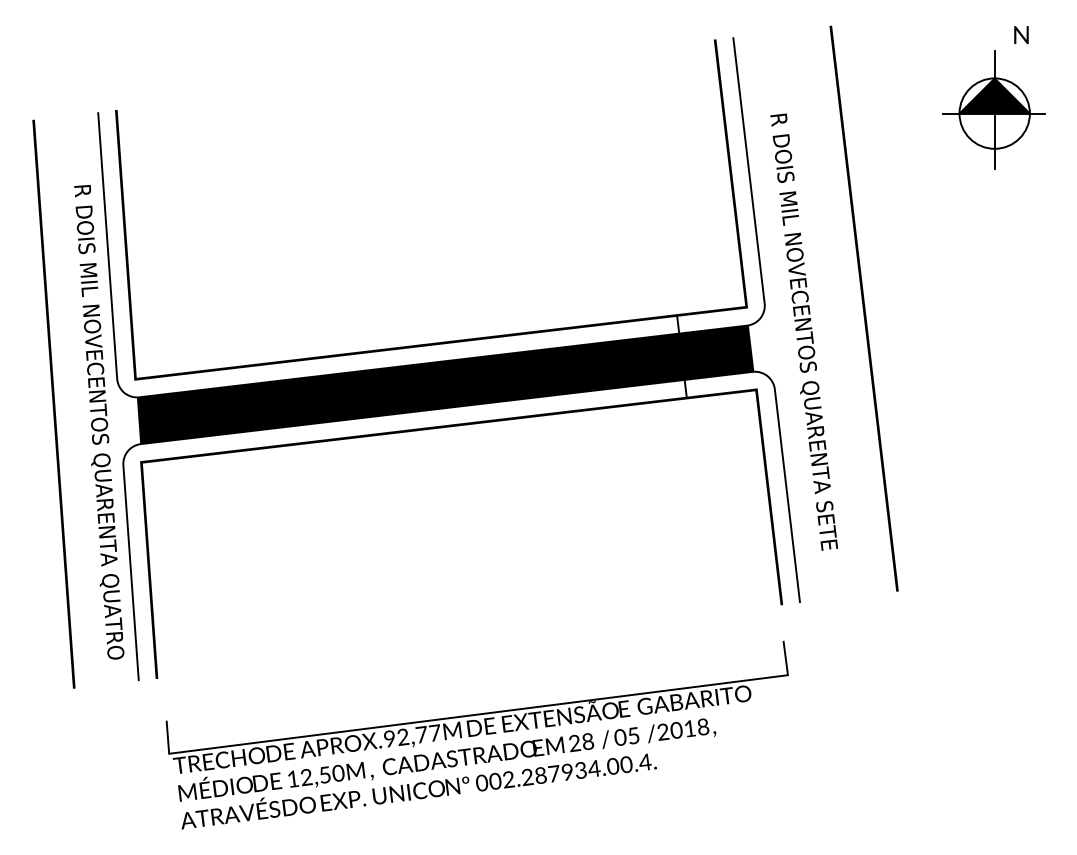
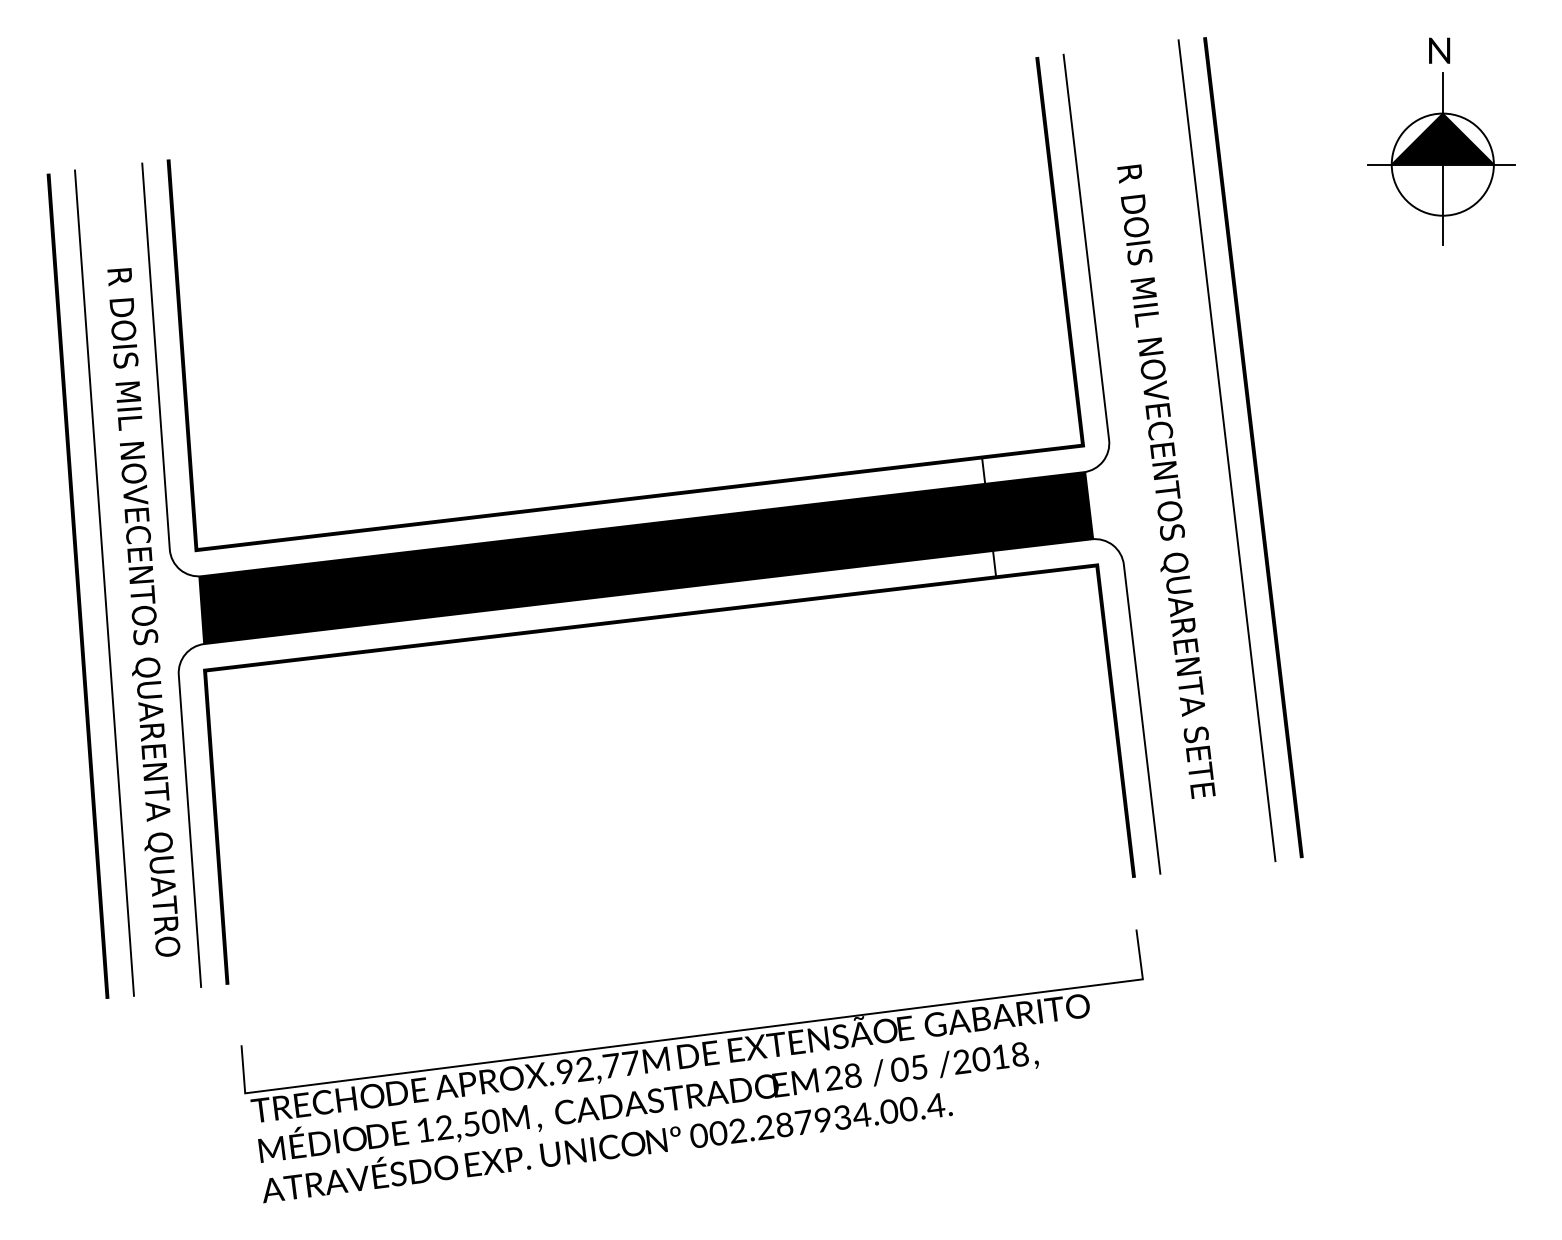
text: (1021, 34) -> (1439, 49), moved
line: (845, 310) -> (1226, 450), added
line: (71, 401) -> (103, 582), added

